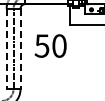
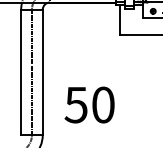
text: (50, 45) -> (89, 104), moved
line: (6, 49) -> (20, 73), dashed -> solid
line: (20, 49) -> (42, 73), dashed -> solid

